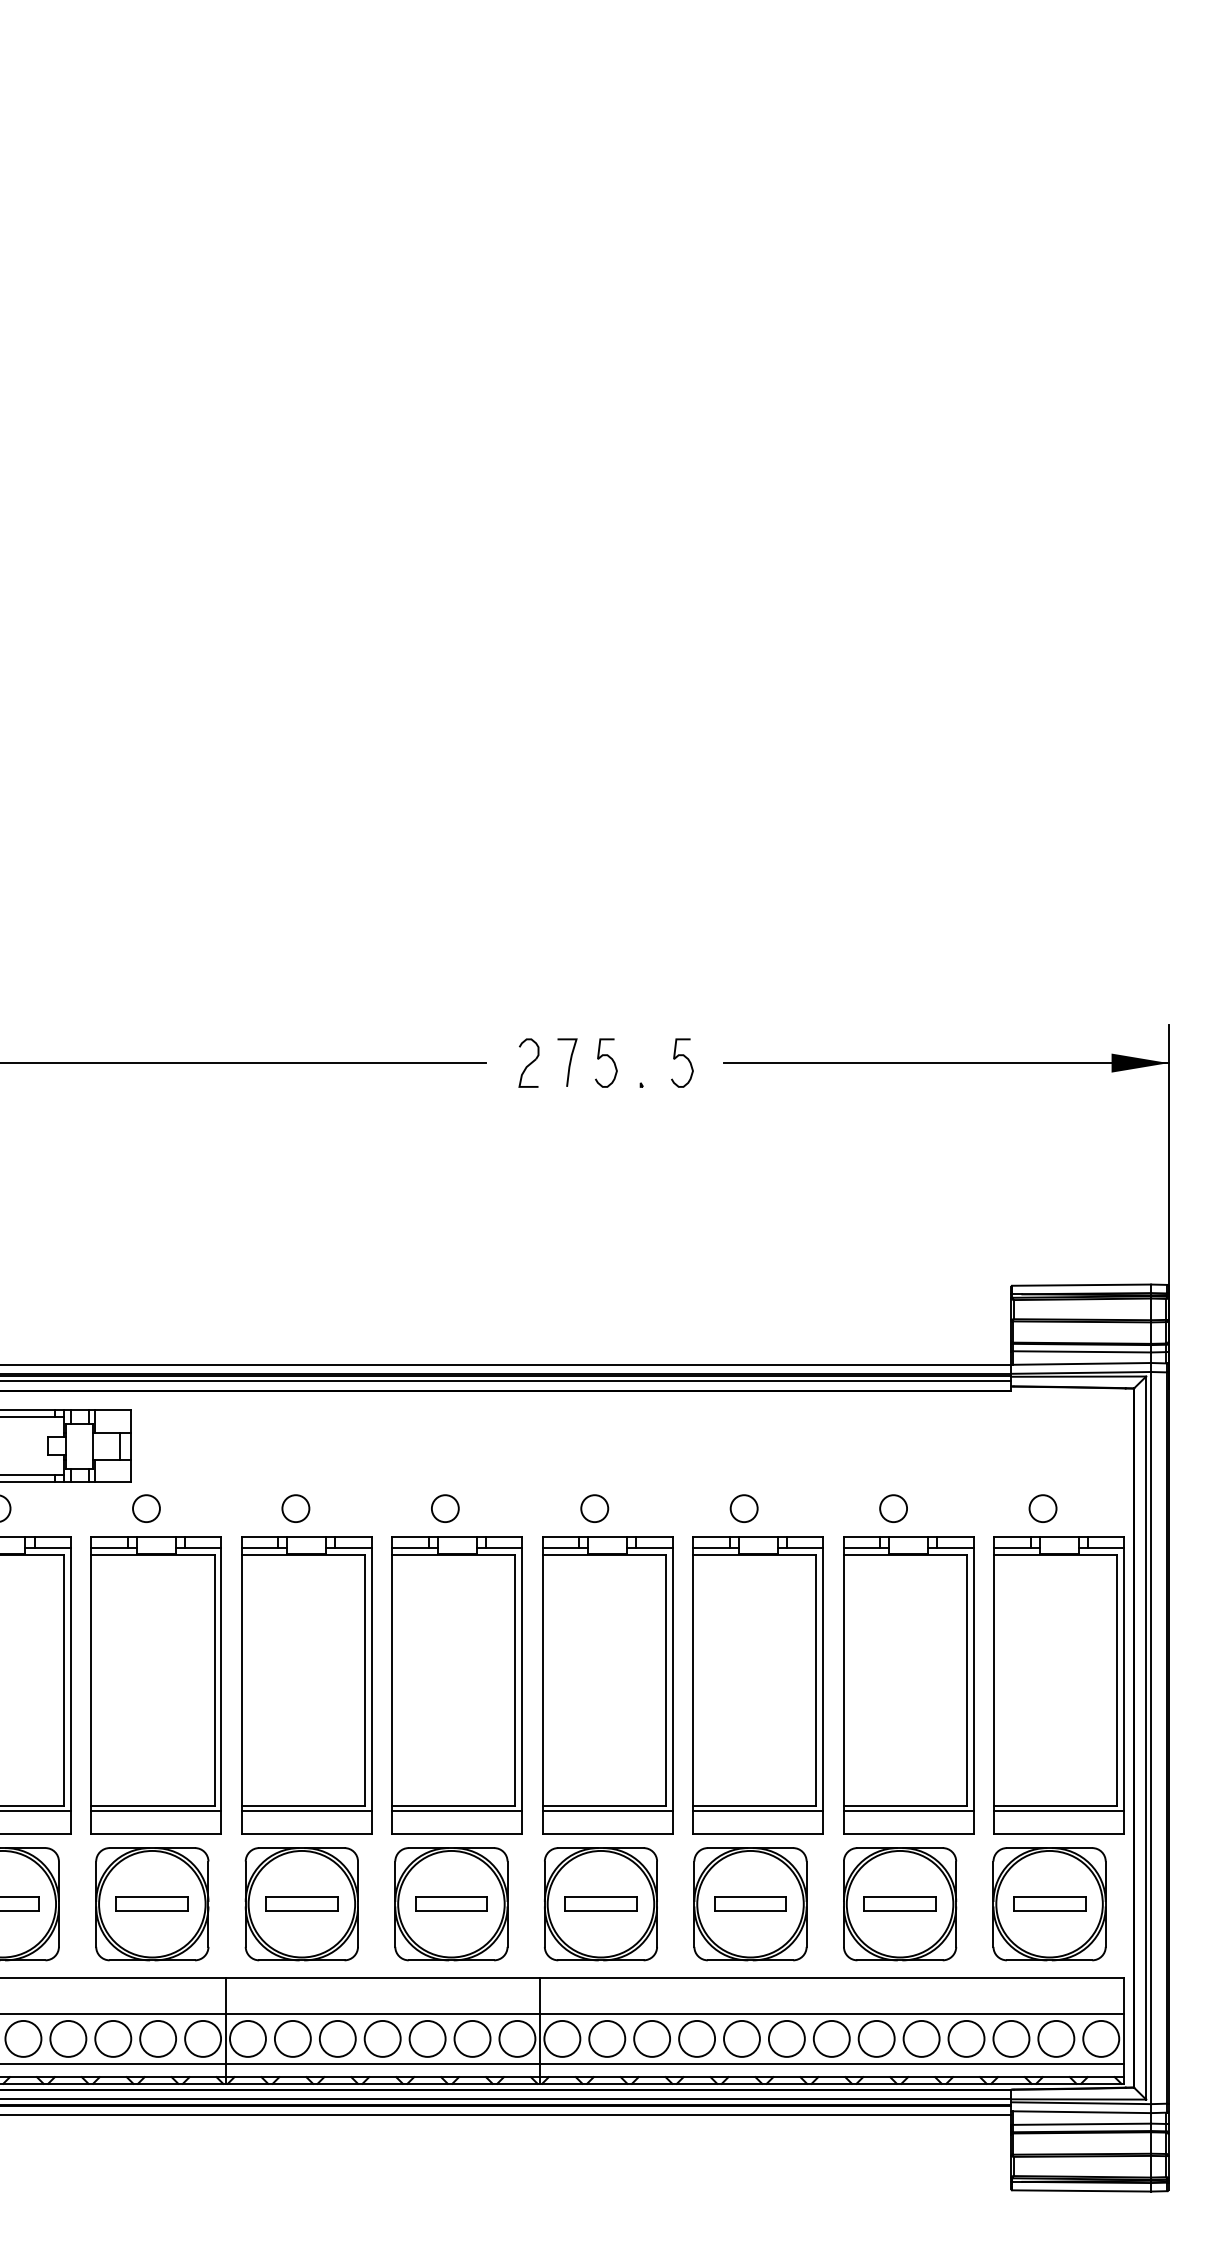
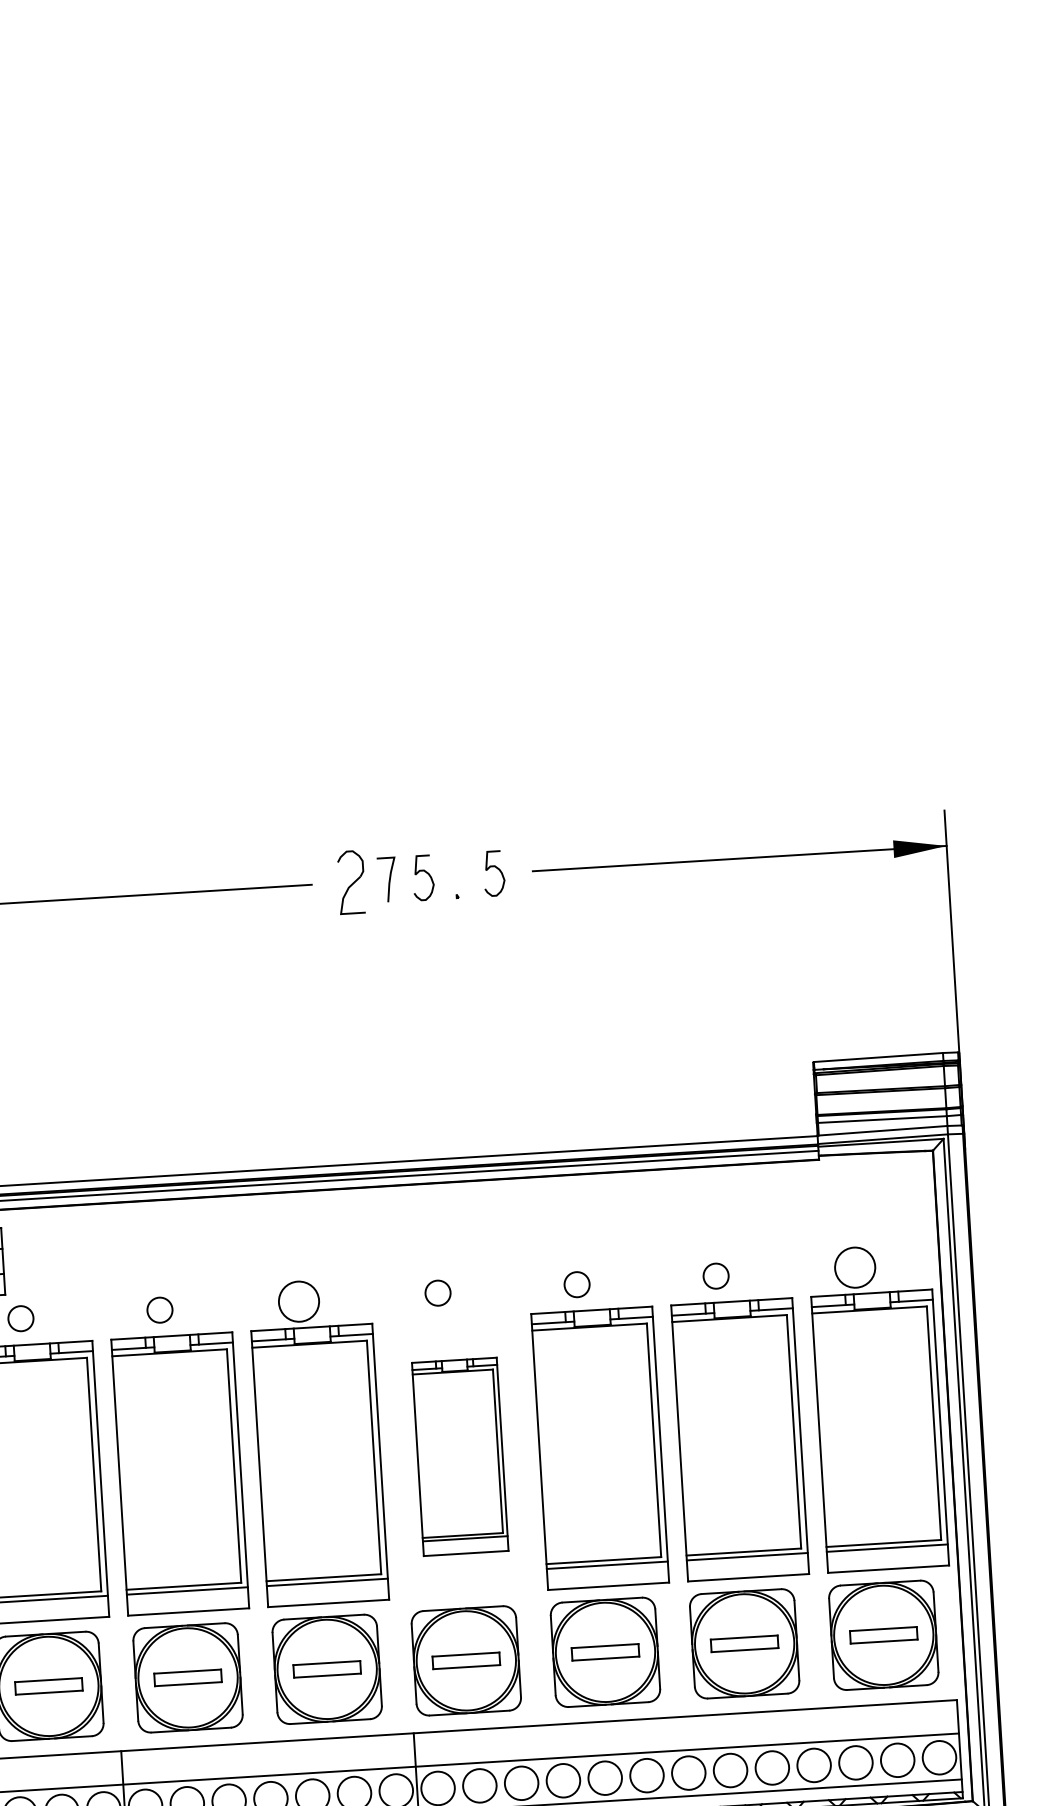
part: (528, 1062) -> (351, 881), size x1.4
circle: (444, 1508) -> (298, 1301), size x1.6
circle: (1042, 1508) -> (854, 1267), size x1.6
part: (607, 1685) -> (459, 1456), size x0.7

